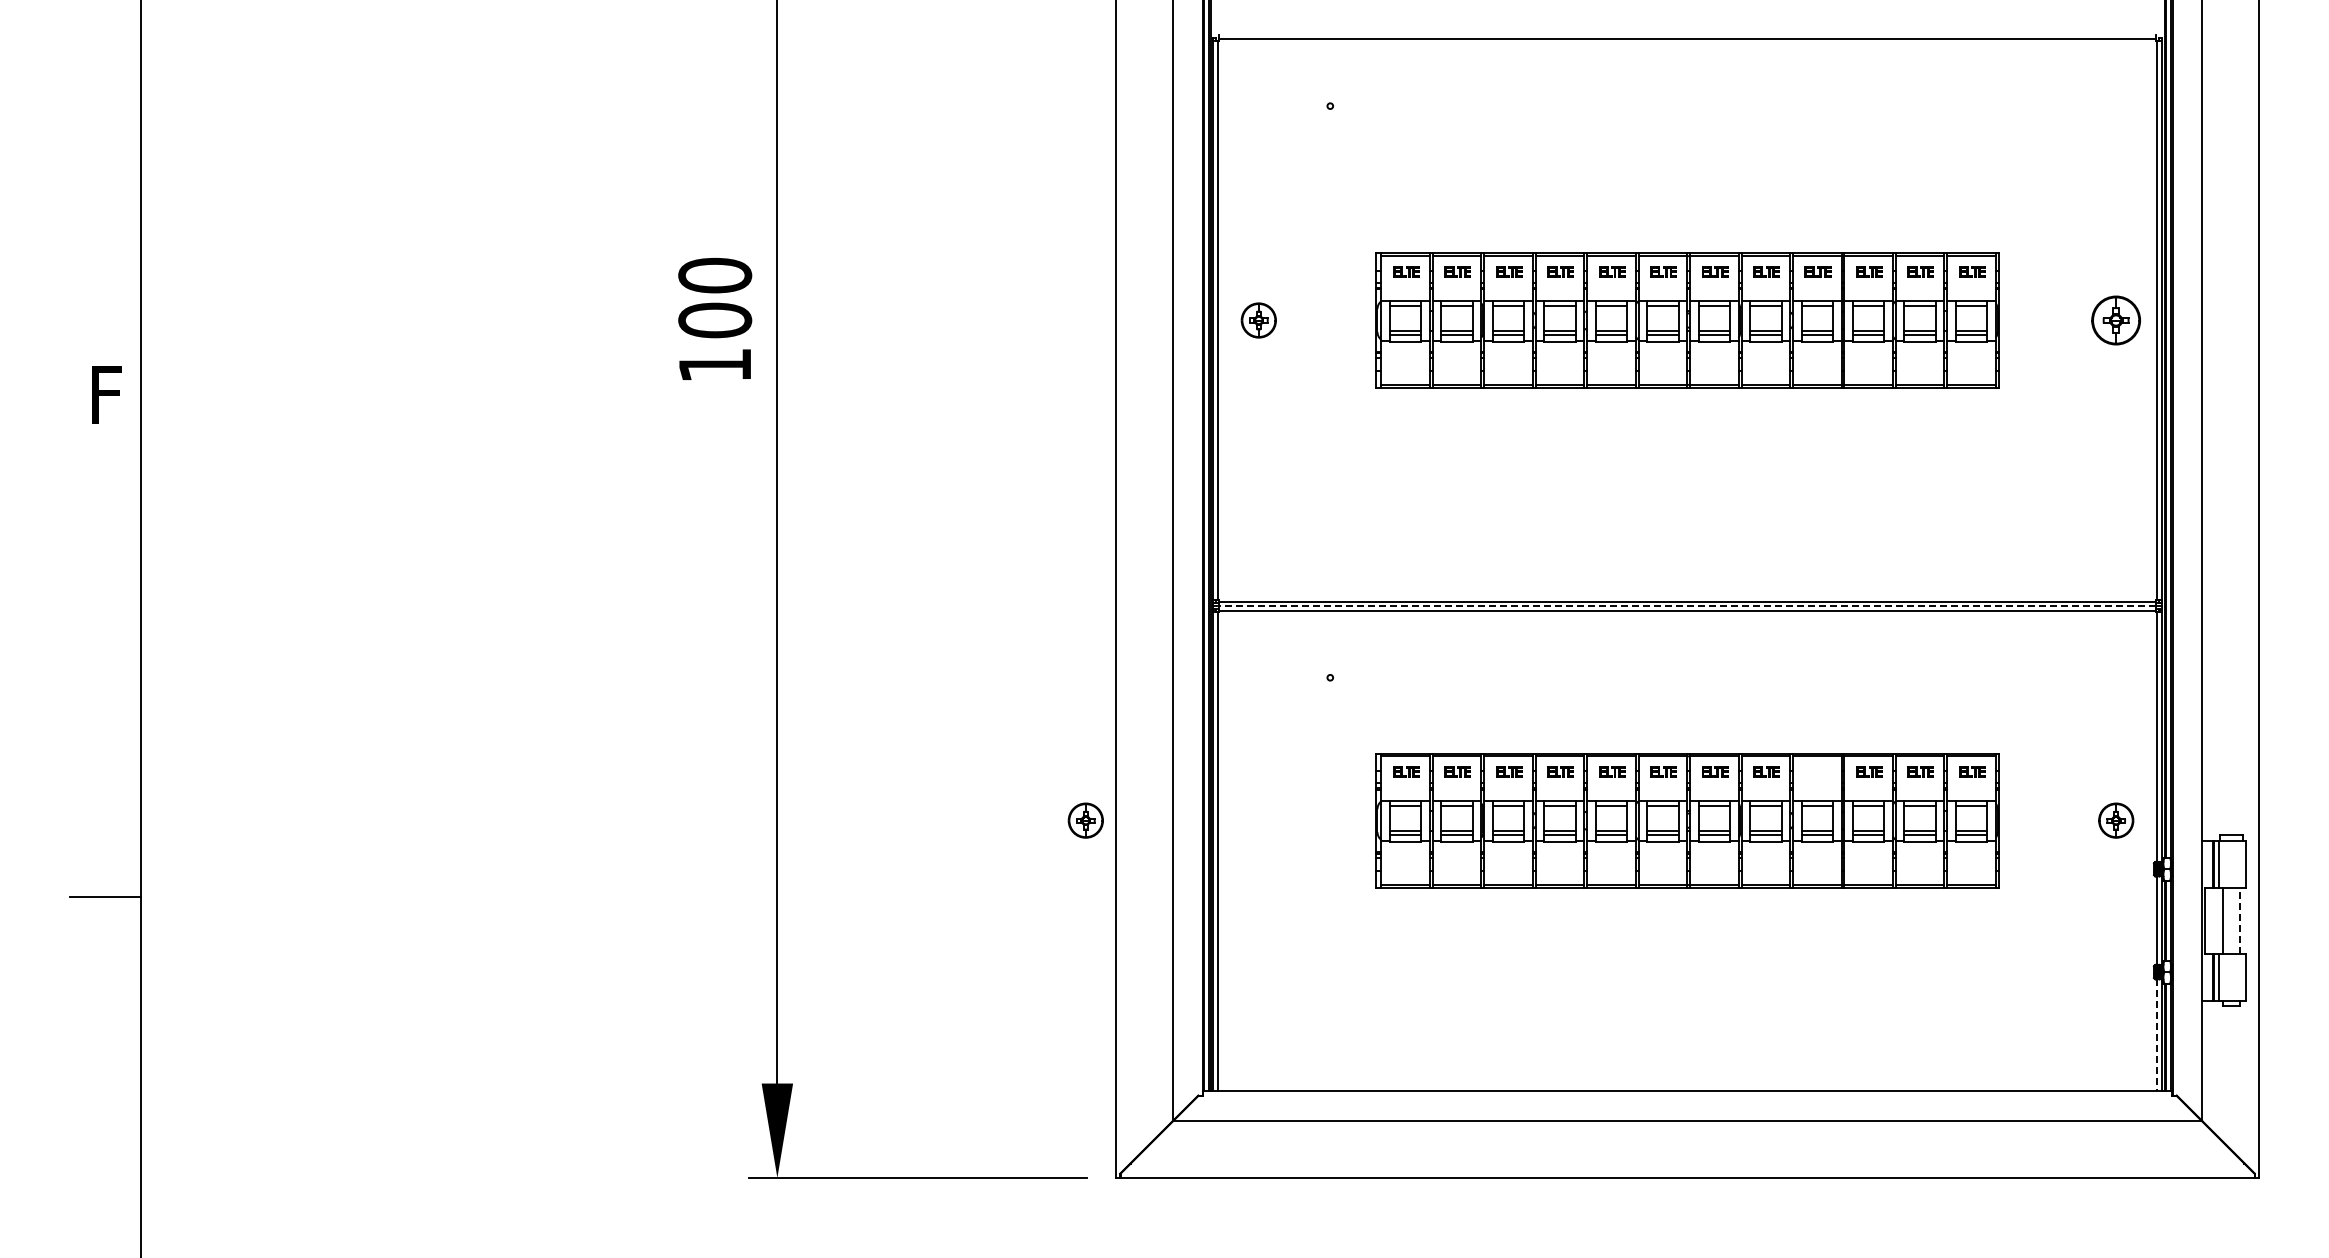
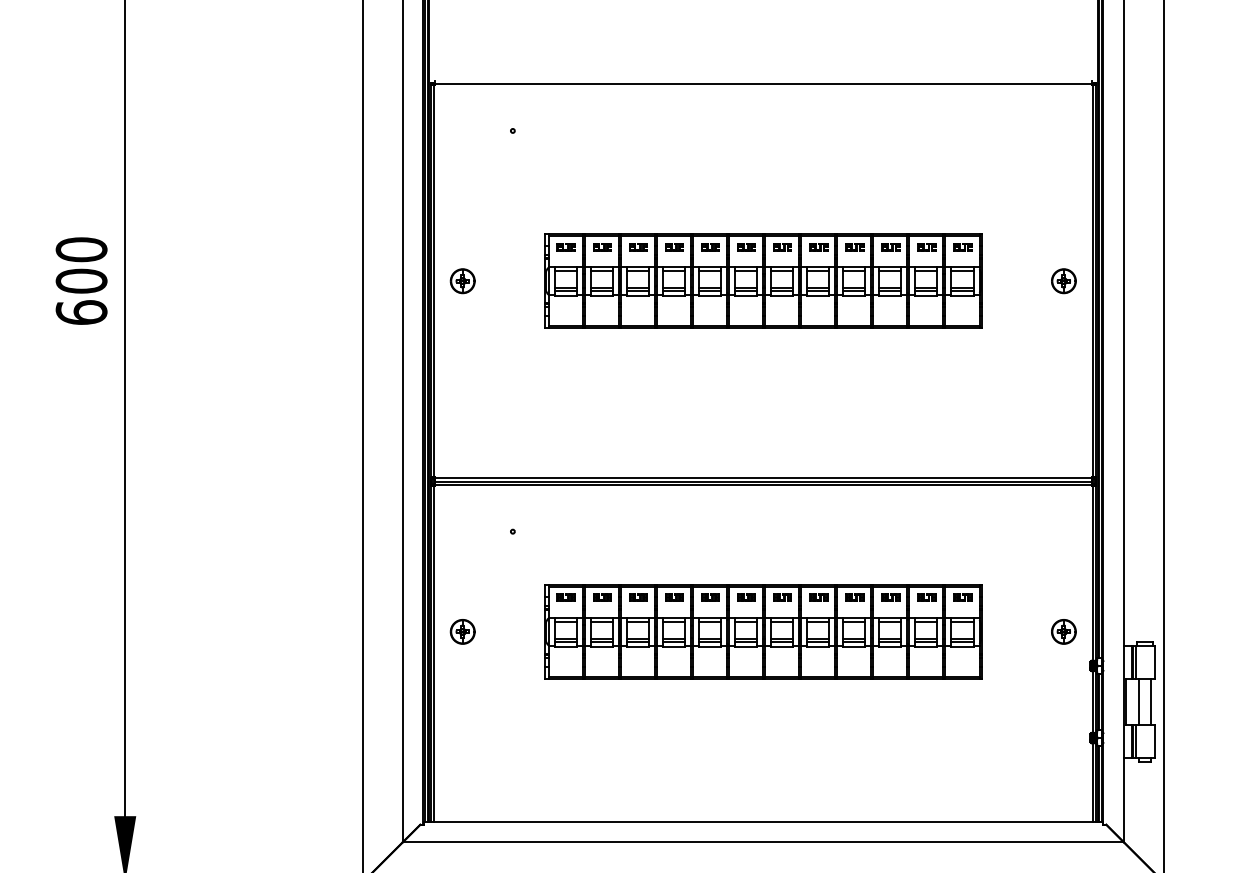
part: (2116, 320) -> (1064, 281), size x0.71
text: (715, 364) -> (81, 312), 100 -> 600
line: (1687, 606) -> (763, 481), dashed -> solid
part: (1817, 771) -> (854, 597), added
part: (1085, 820) -> (462, 631), moved
line: (2240, 920) -> (1151, 701), dashed -> solid
line: (2157, 1035) -> (1092, 782), dashed -> solid

